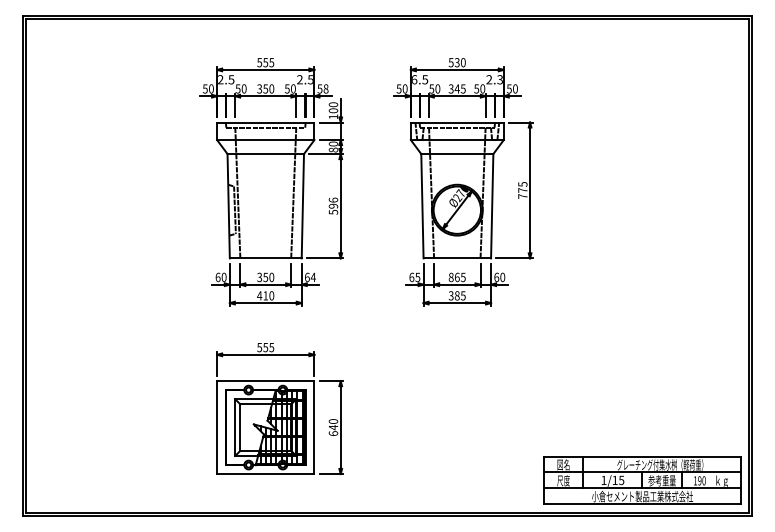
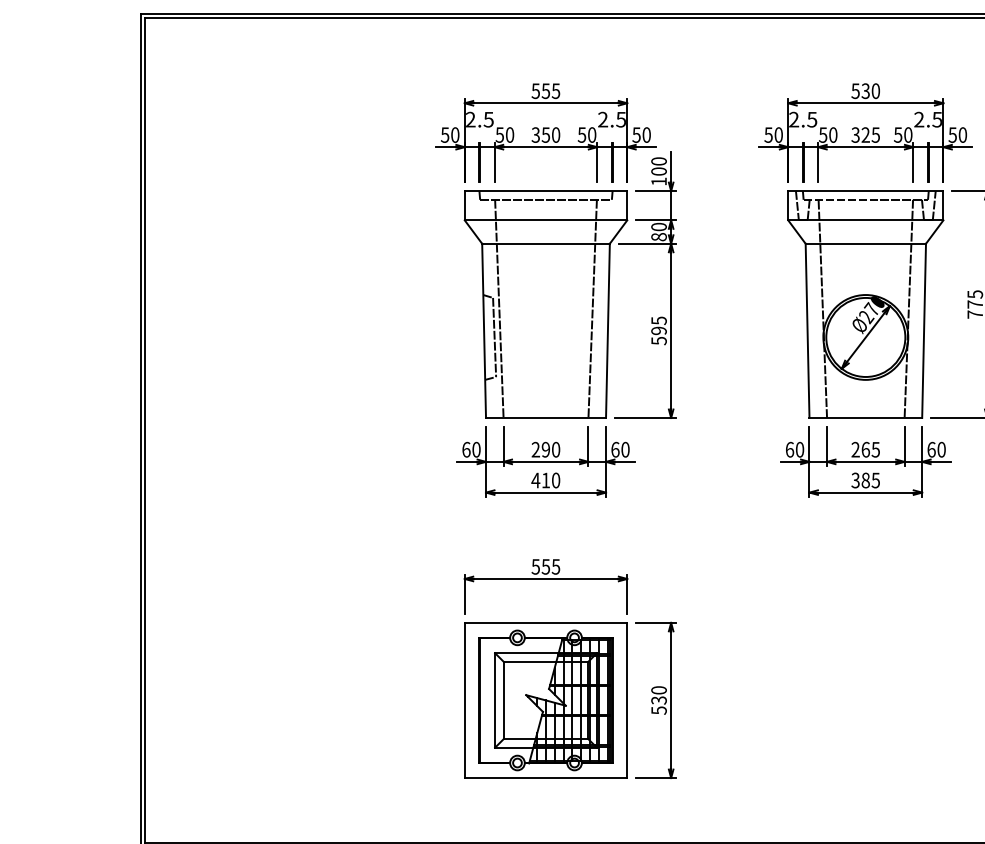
text: (414, 79) -> (794, 119), 6.5 -> 2.5
text: (499, 79) -> (936, 119), 2.3 -> 2.5
text: (456, 88) -> (864, 134), 345 -> 325
text: (325, 89) -> (645, 135), 58 -> 50
text: (332, 199) -> (657, 319), 596 -> 595
text: (417, 276) -> (799, 448), 65 -> 60
text: (262, 277) -> (540, 449), 350 -> 290
text: (312, 277) -> (624, 449), 64 -> 60
text: (450, 277) -> (854, 449), 865 -> 265
text: (333, 430) -> (659, 705), 640 -> 530

